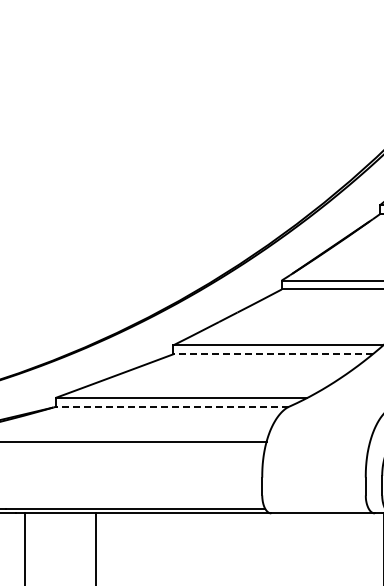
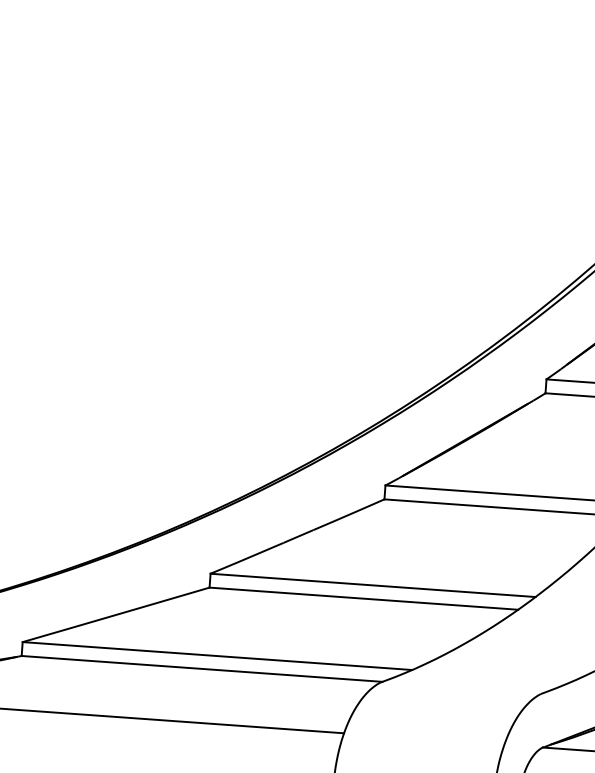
line: (273, 354) -> (364, 599), dashed -> solid
line: (172, 406) -> (202, 668), dashed -> solid

